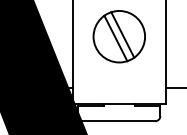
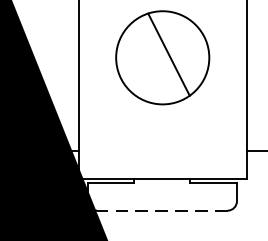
line: (115, 38) -> (155, 61), removed
line: (118, 121) -> (161, 211), solid -> dashed

